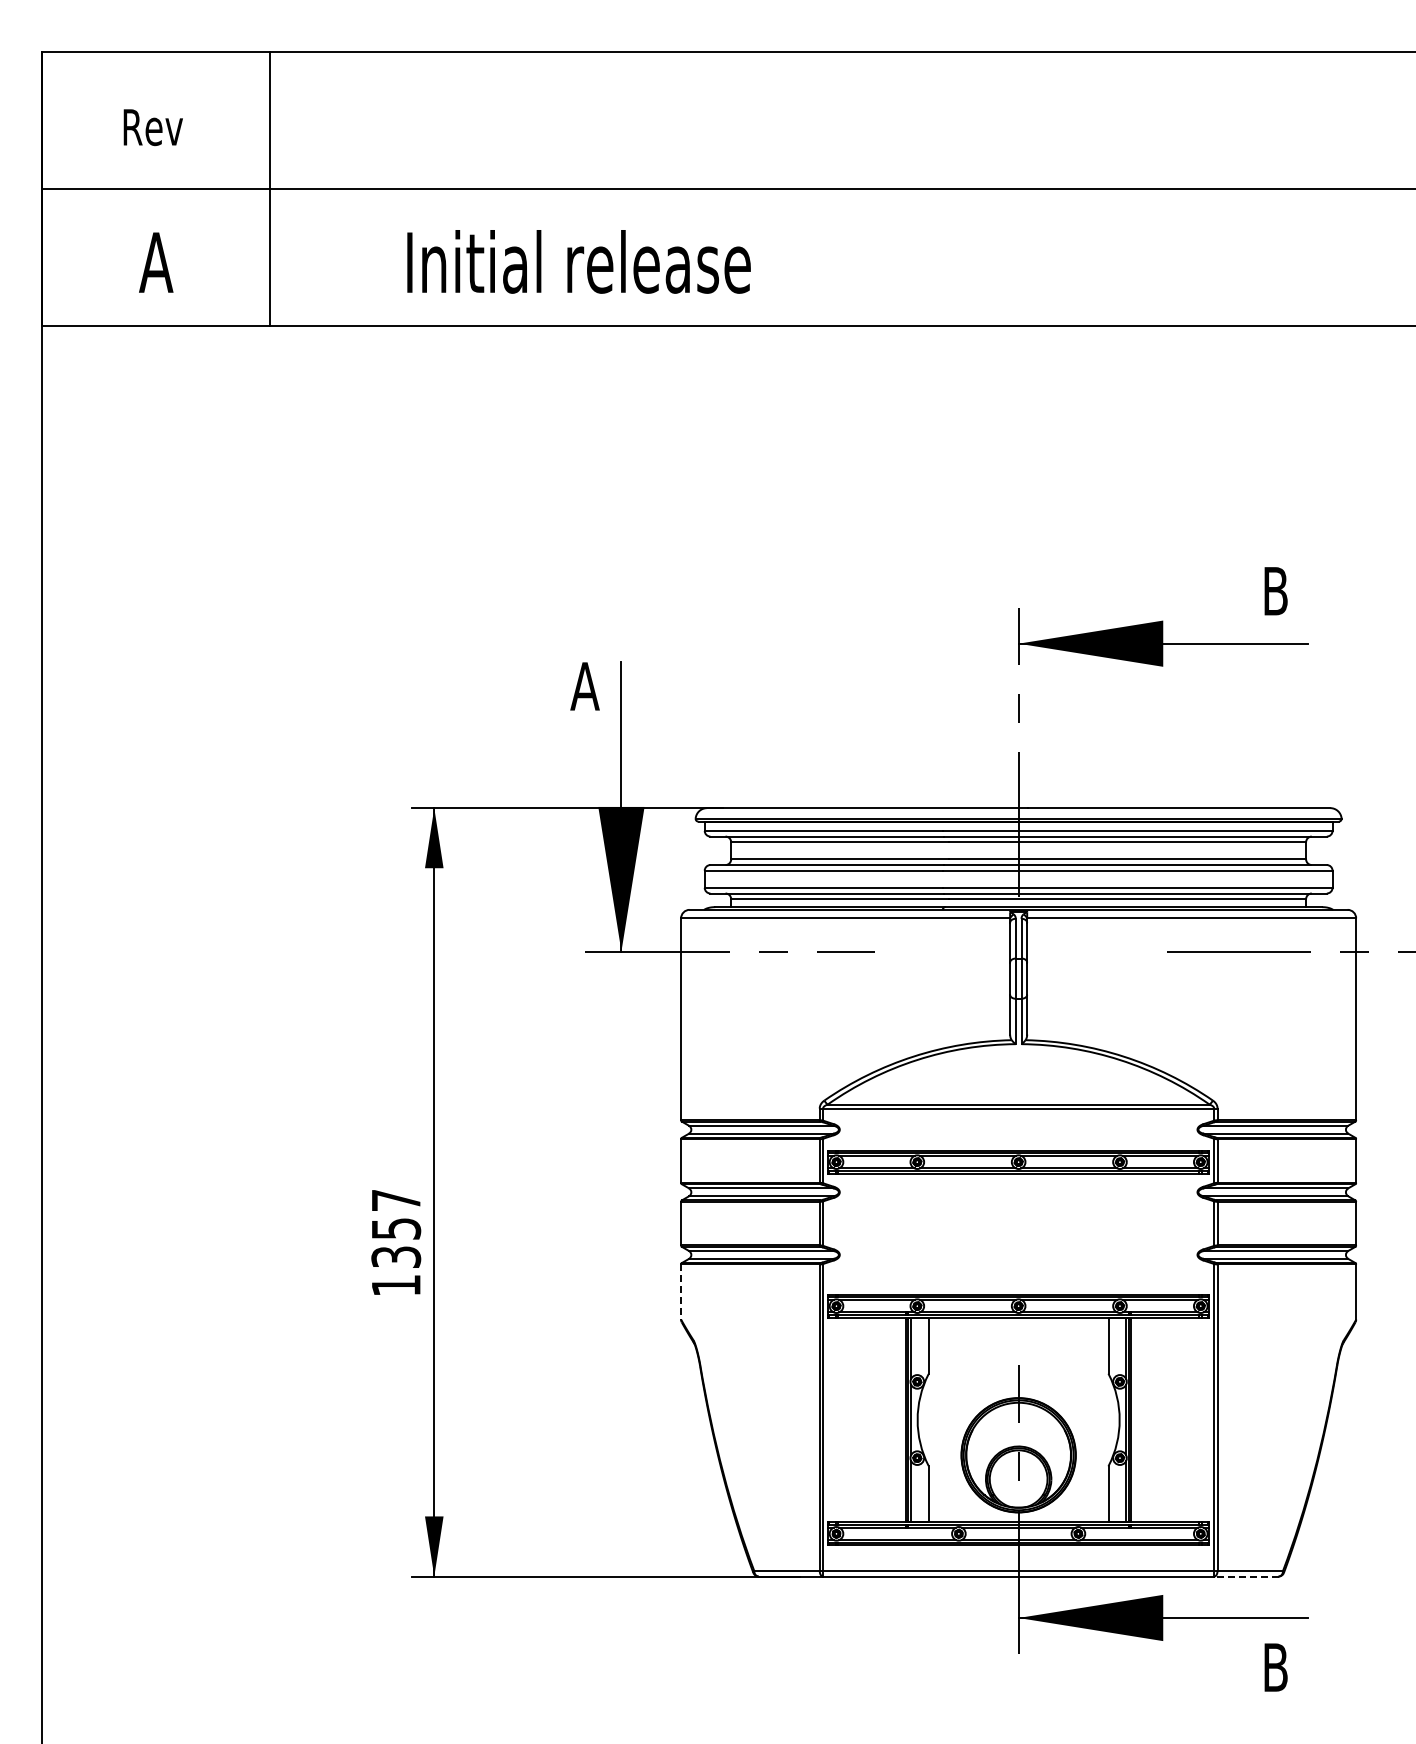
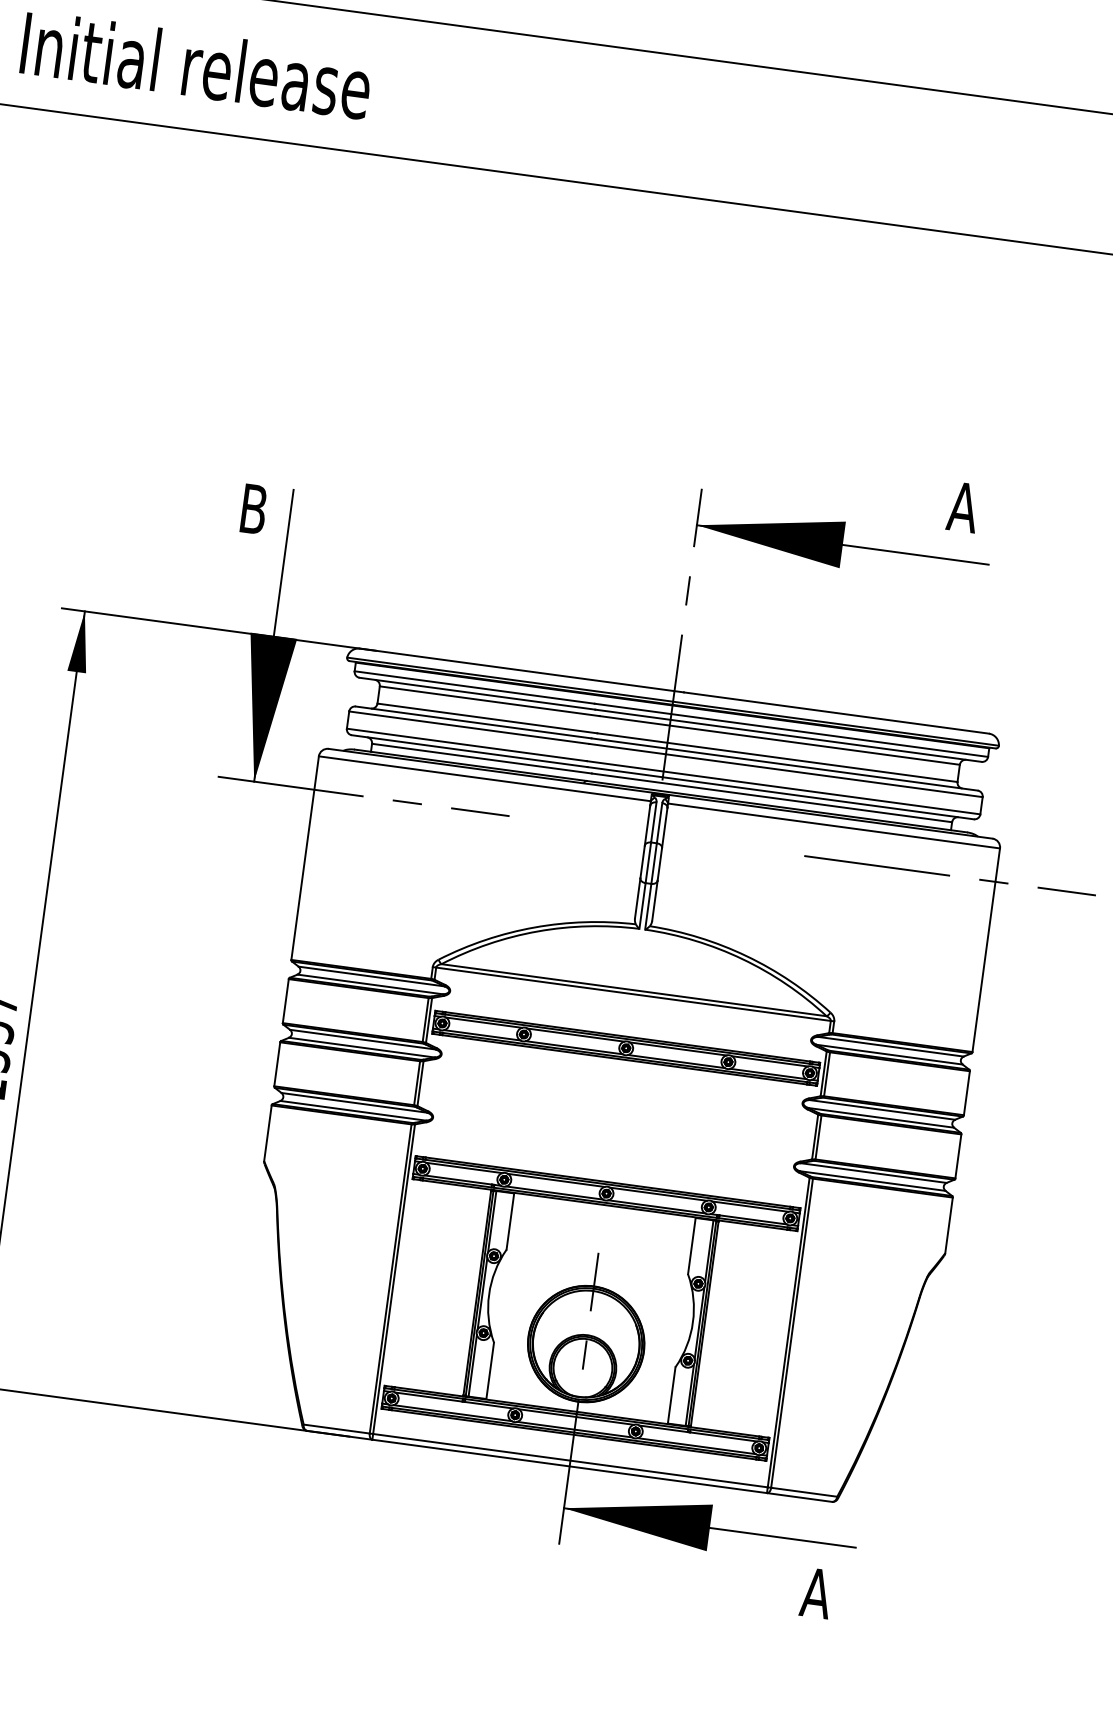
text: (578, 261) -> (196, 64), moved
text: (1275, 591) -> (963, 507), B -> A
text: (584, 686) -> (253, 509), A -> B
line: (681, 1292) -> (268, 1133), dashed -> solid
line: (1245, 1576) -> (798, 1497), dashed -> solid
text: (1275, 1667) -> (816, 1593), B -> A

